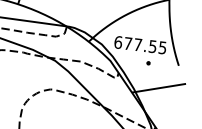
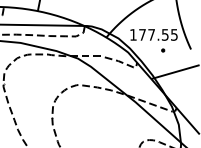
text: (118, 42) -> (133, 34), 677.55 -> 177.55

